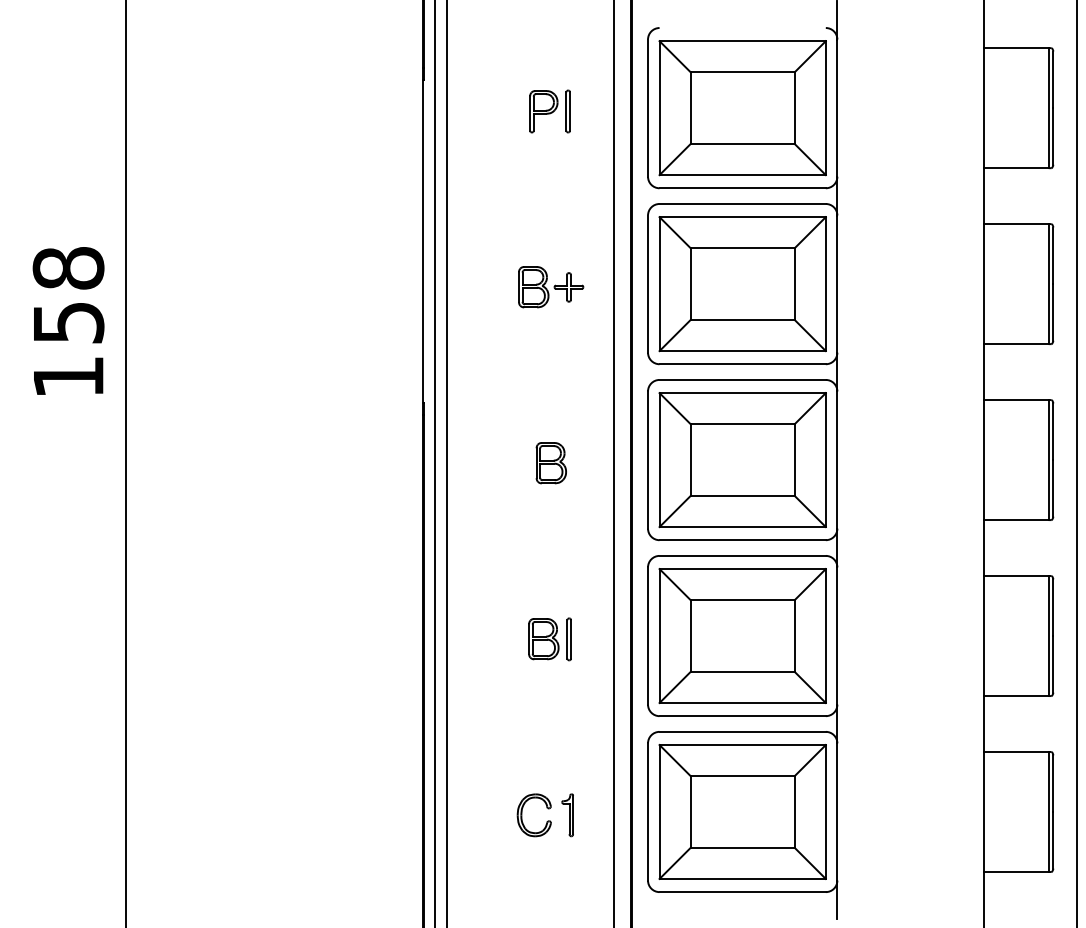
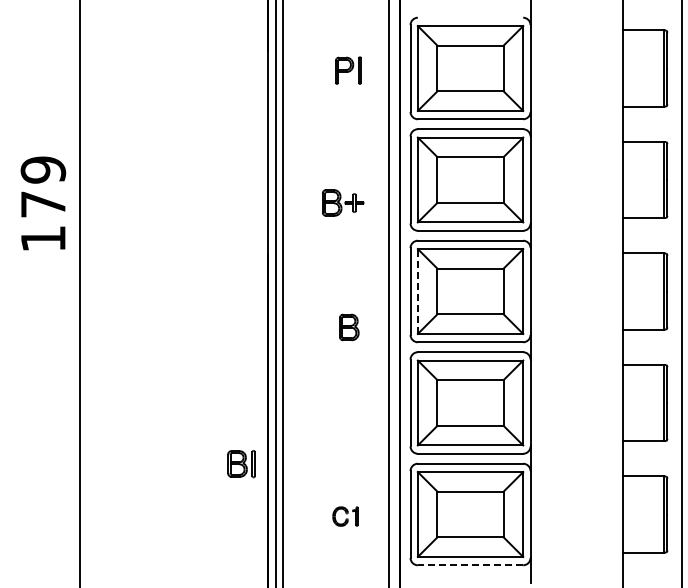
part: (551, 286) -> (343, 202), moved
text: (68, 294) -> (43, 186), 158 -> 179
line: (658, 460) -> (417, 291), solid -> dashed
part: (551, 463) -> (349, 327), moved
part: (550, 639) -> (241, 464), moved
part: (545, 815) -> (345, 516), size x0.7
line: (742, 892) -> (470, 565), solid -> dashed

